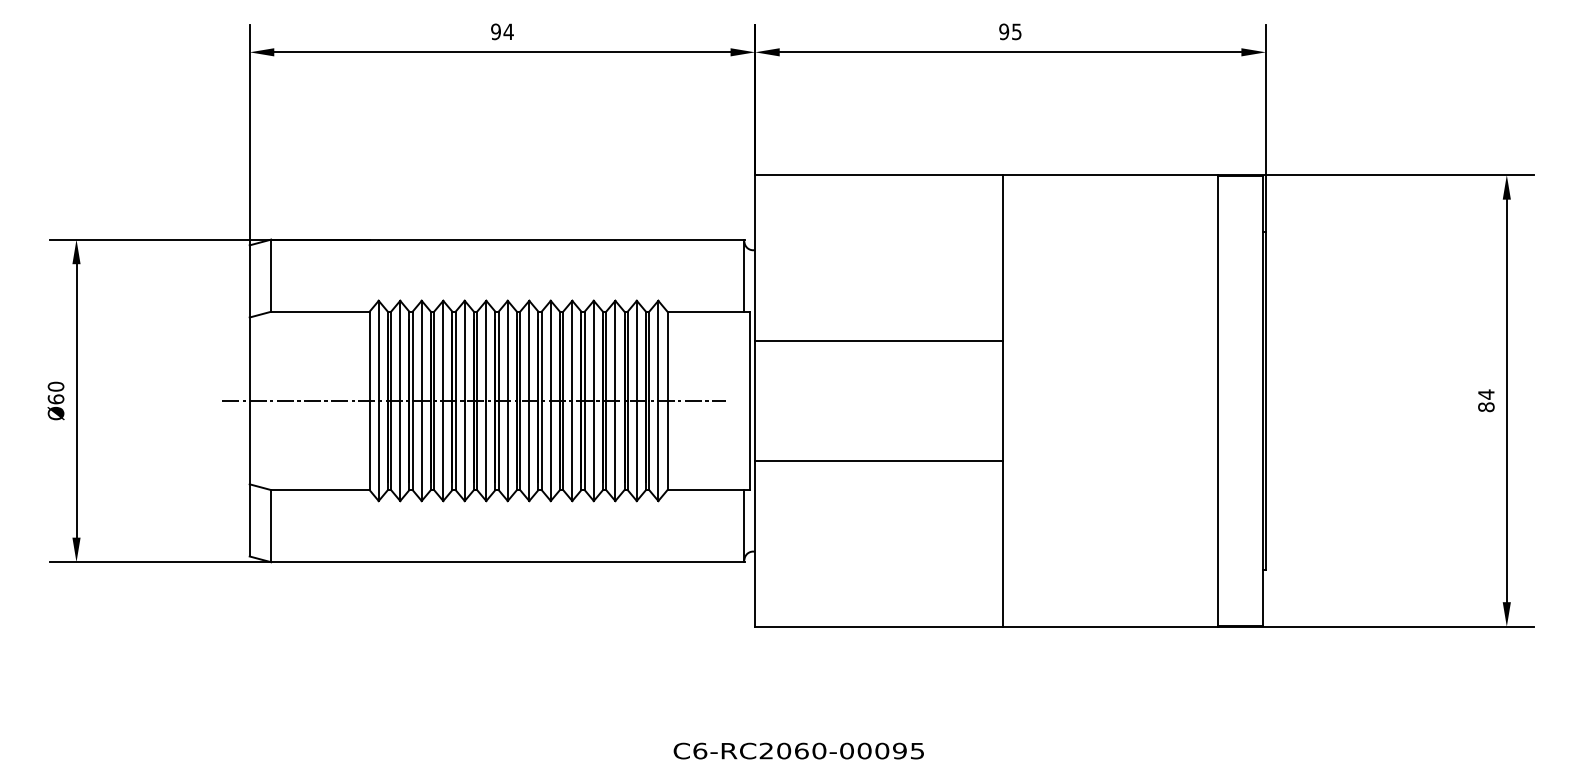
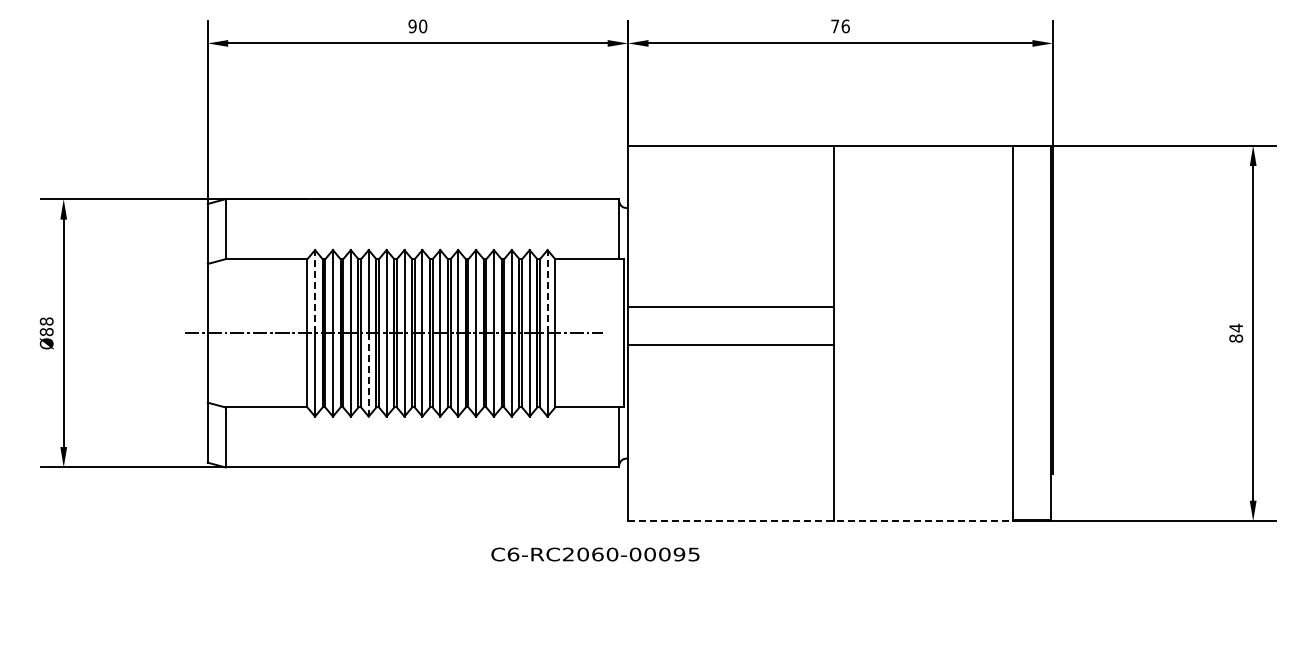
text: (507, 31) -> (422, 26), 94 -> 90
text: (1010, 31) -> (840, 26), 95 -> 76
line: (878, 340) -> (730, 306), moved
line: (379, 350) -> (315, 291), solid -> dashed
line: (658, 350) -> (547, 291), solid -> dashed
text: (55, 392) -> (46, 326), Ø60 -> Ø88
line: (442, 450) -> (368, 374), solid -> dashed
line: (878, 461) -> (730, 345), moved
line: (986, 627) -> (820, 521), solid -> dashed
text: (798, 751) -> (595, 554), moved

